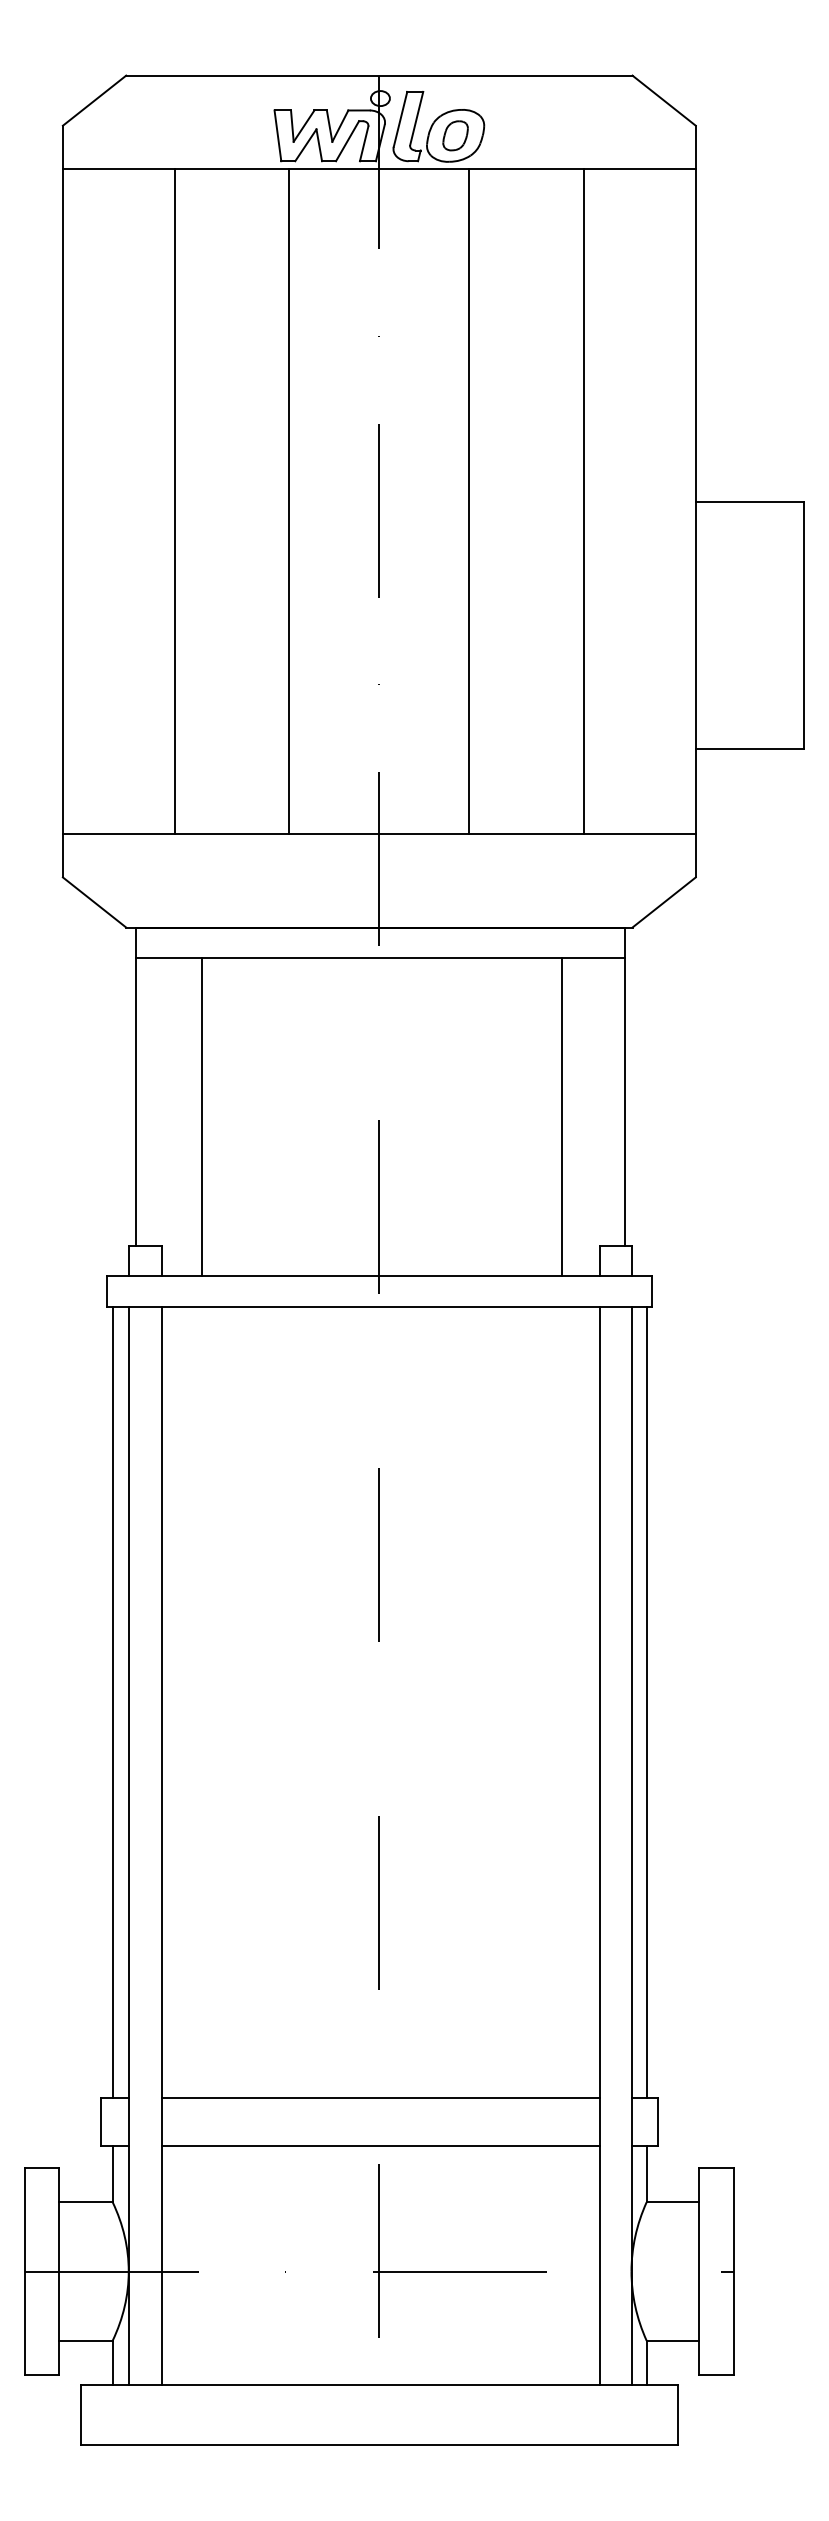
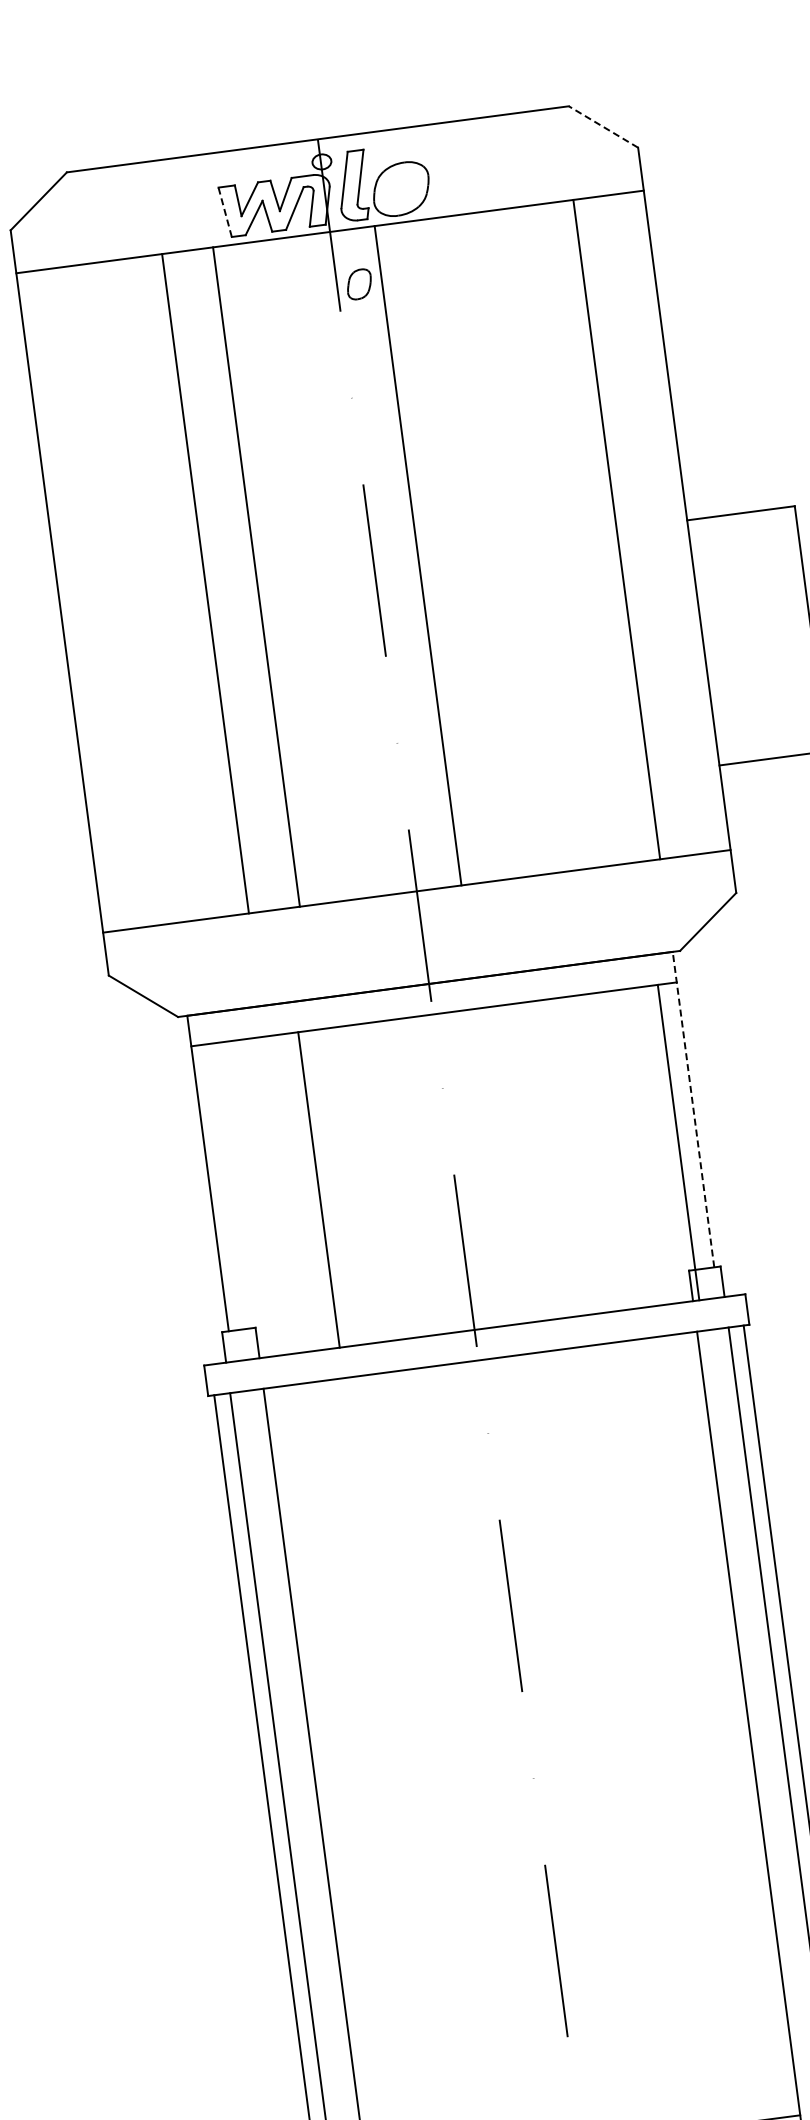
line: (663, 100) -> (602, 126), solid -> dashed
line: (277, 135) -> (224, 211), solid -> dashed
part: (455, 135) -> (359, 284), moved
line: (174, 501) -> (205, 583), moved
line: (289, 501) -> (256, 576), moved
line: (469, 501) -> (418, 555), moved
line: (583, 501) -> (616, 529), moved
line: (625, 1086) -> (693, 1109), solid -> dashed
line: (202, 1117) -> (319, 1190), moved
line: (562, 1117) -> (679, 1142), moved

